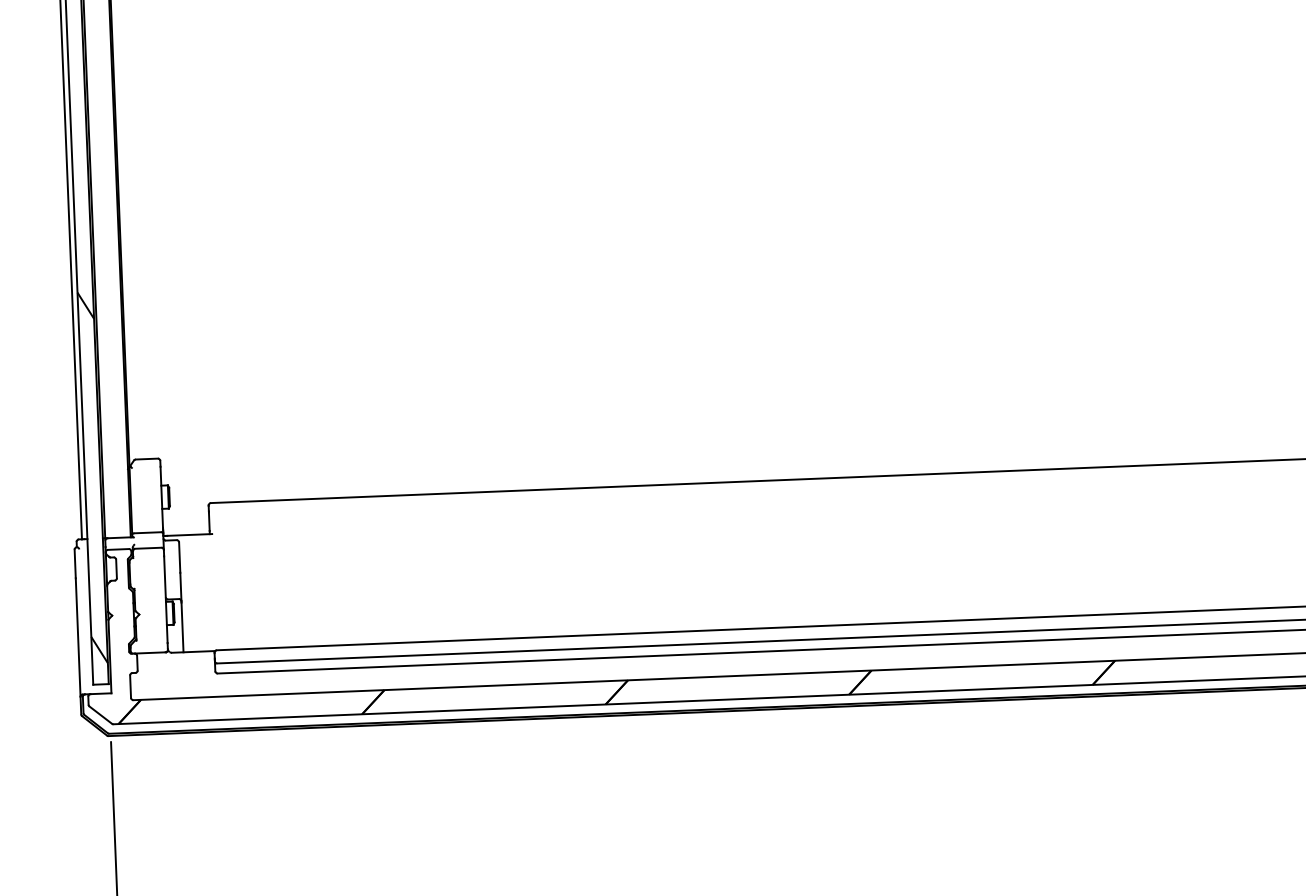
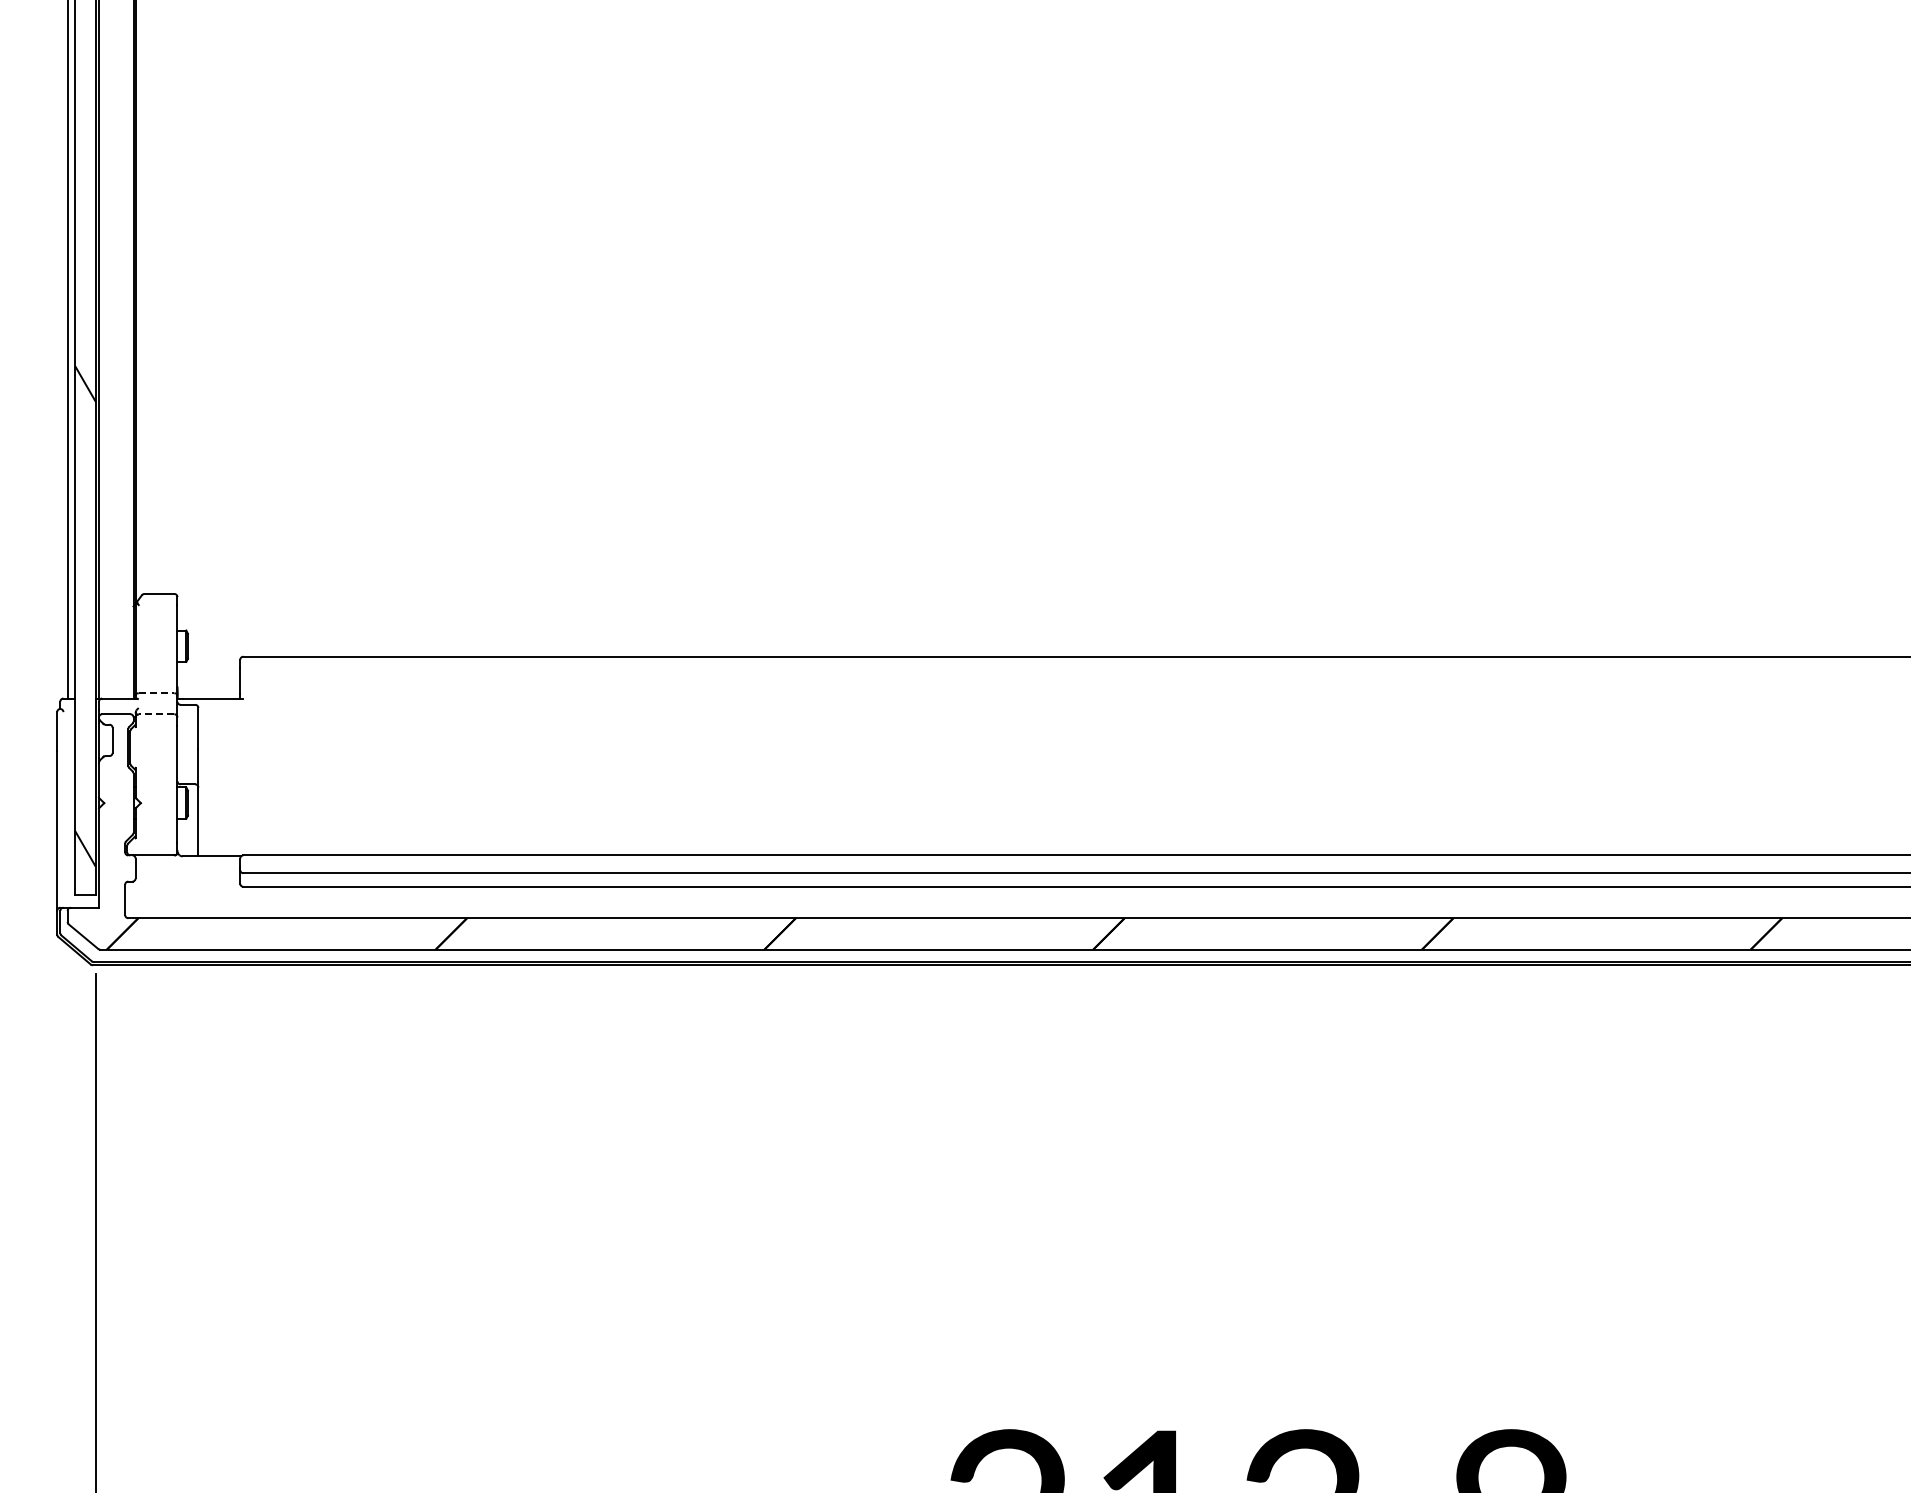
line: (147, 532) -> (156, 693), solid -> dashed
line: (148, 548) -> (156, 714), solid -> dashed

